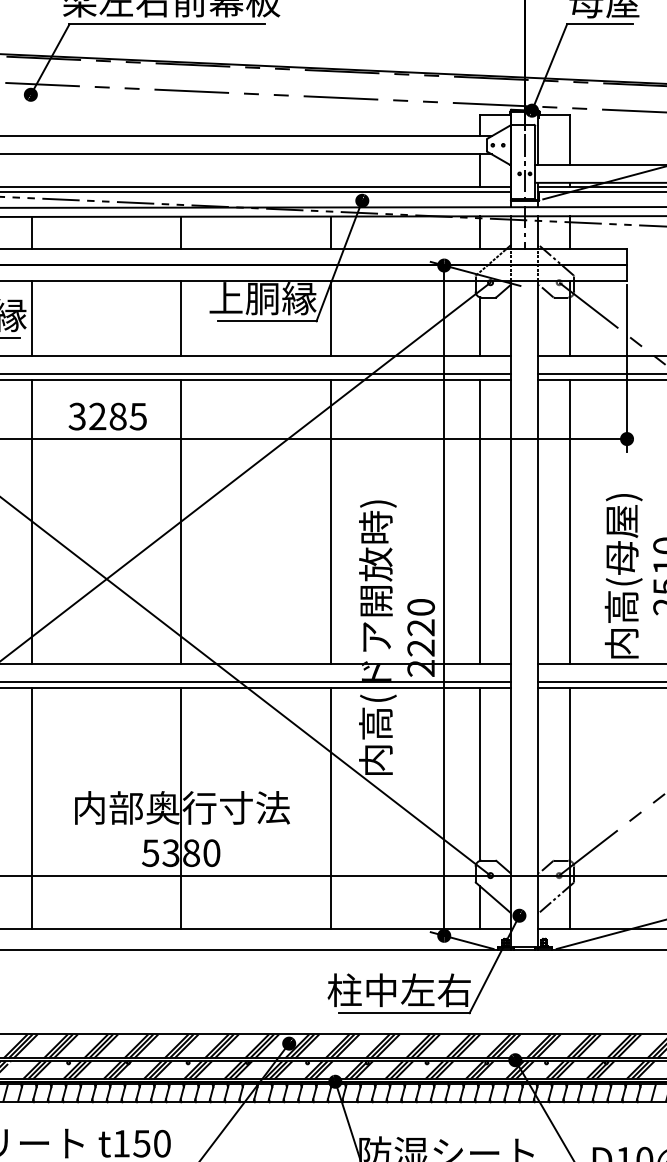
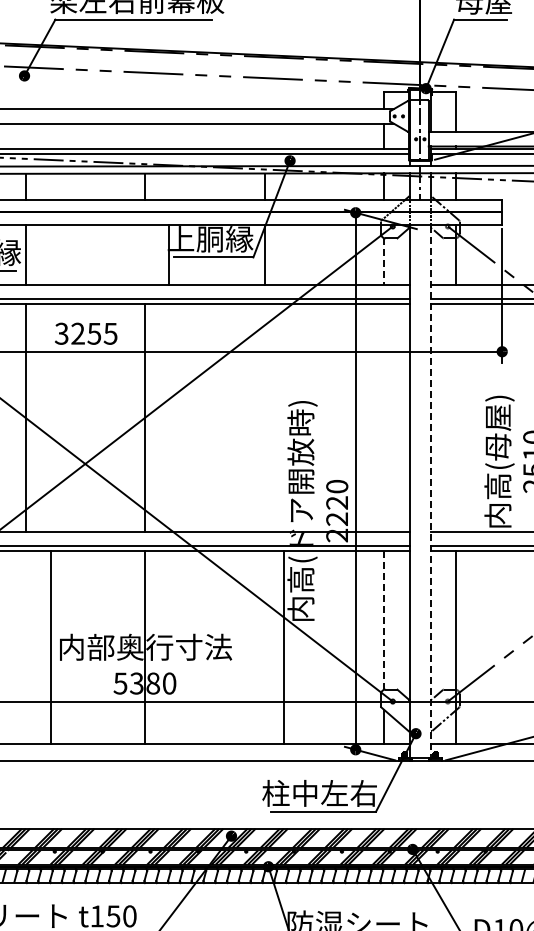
line: (181, 317) -> (169, 254), moved
line: (480, 327) -> (384, 262), solid -> dashed
text: (118, 416) -> (94, 333), 3285 -> 3255
line: (330, 522) -> (264, 418), removed
line: (480, 522) -> (384, 418), removed
line: (570, 522) -> (456, 418), removed
line: (538, 614) -> (431, 492), solid -> dashed
line: (480, 774) -> (384, 620), solid -> dashed
line: (32, 808) -> (50, 647), moved
line: (330, 808) -> (283, 647), moved

